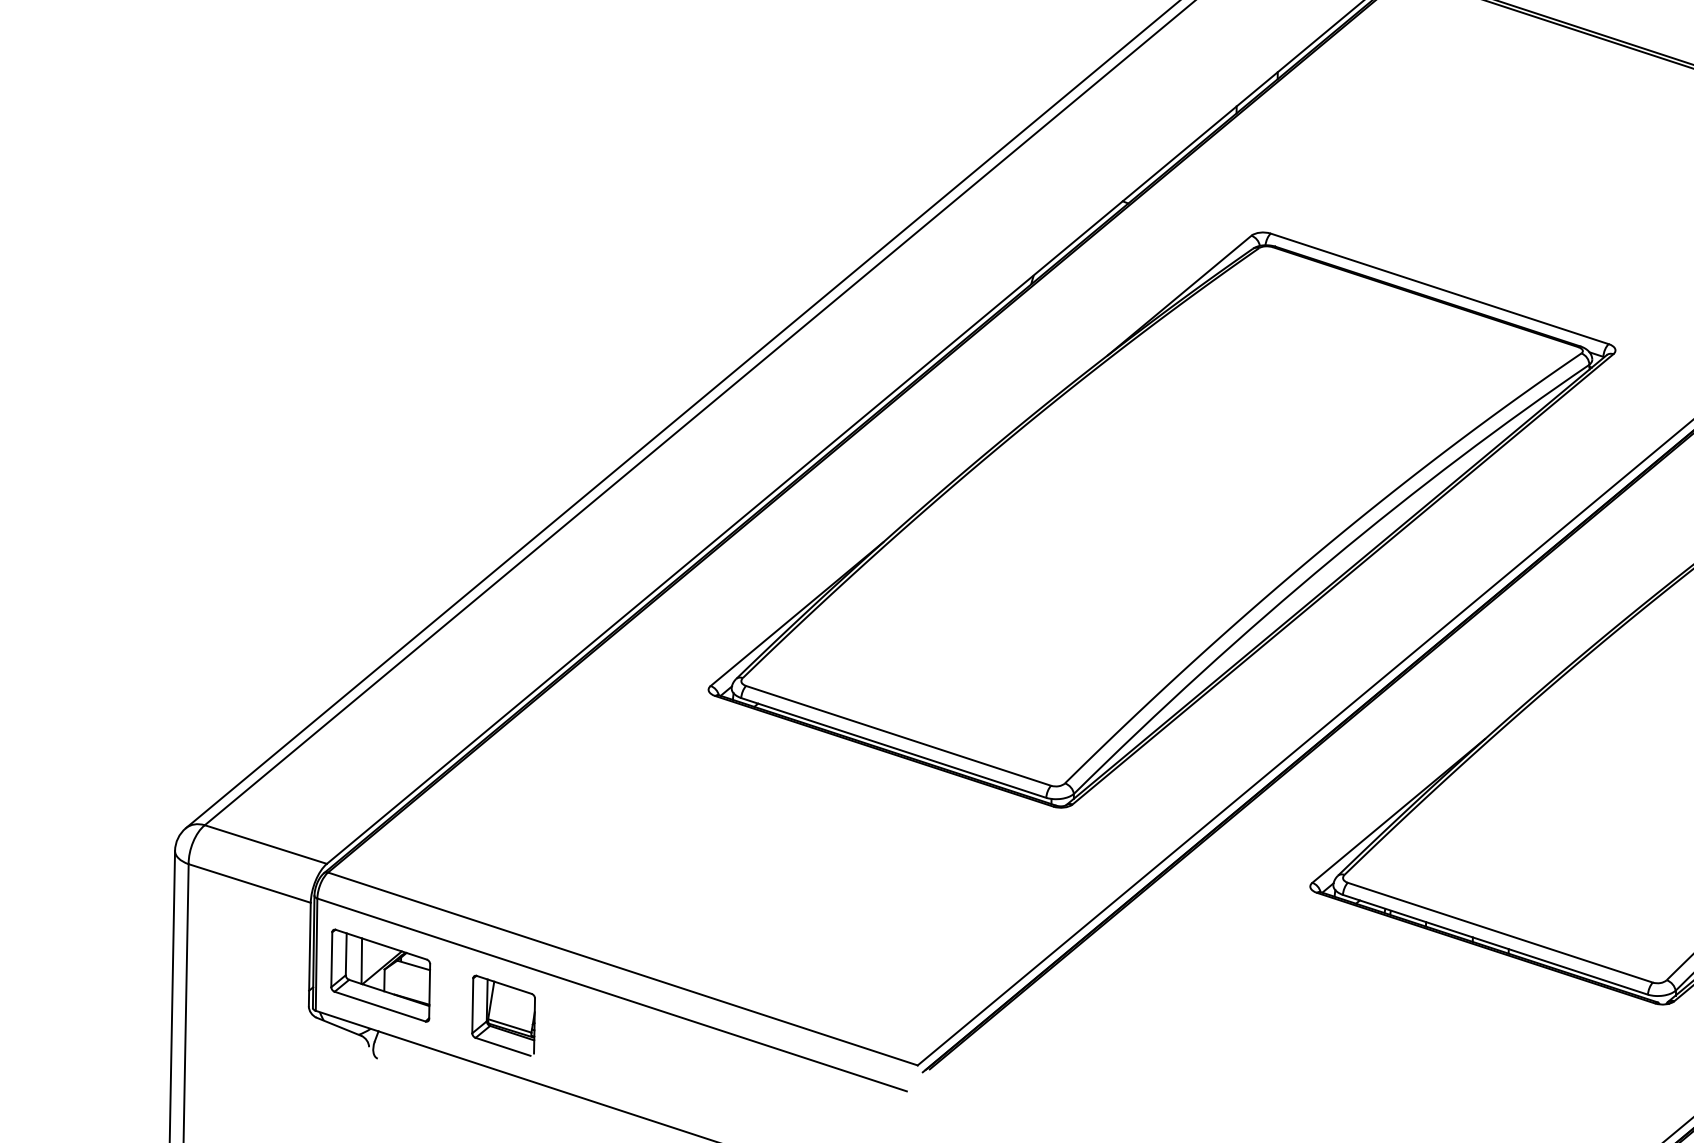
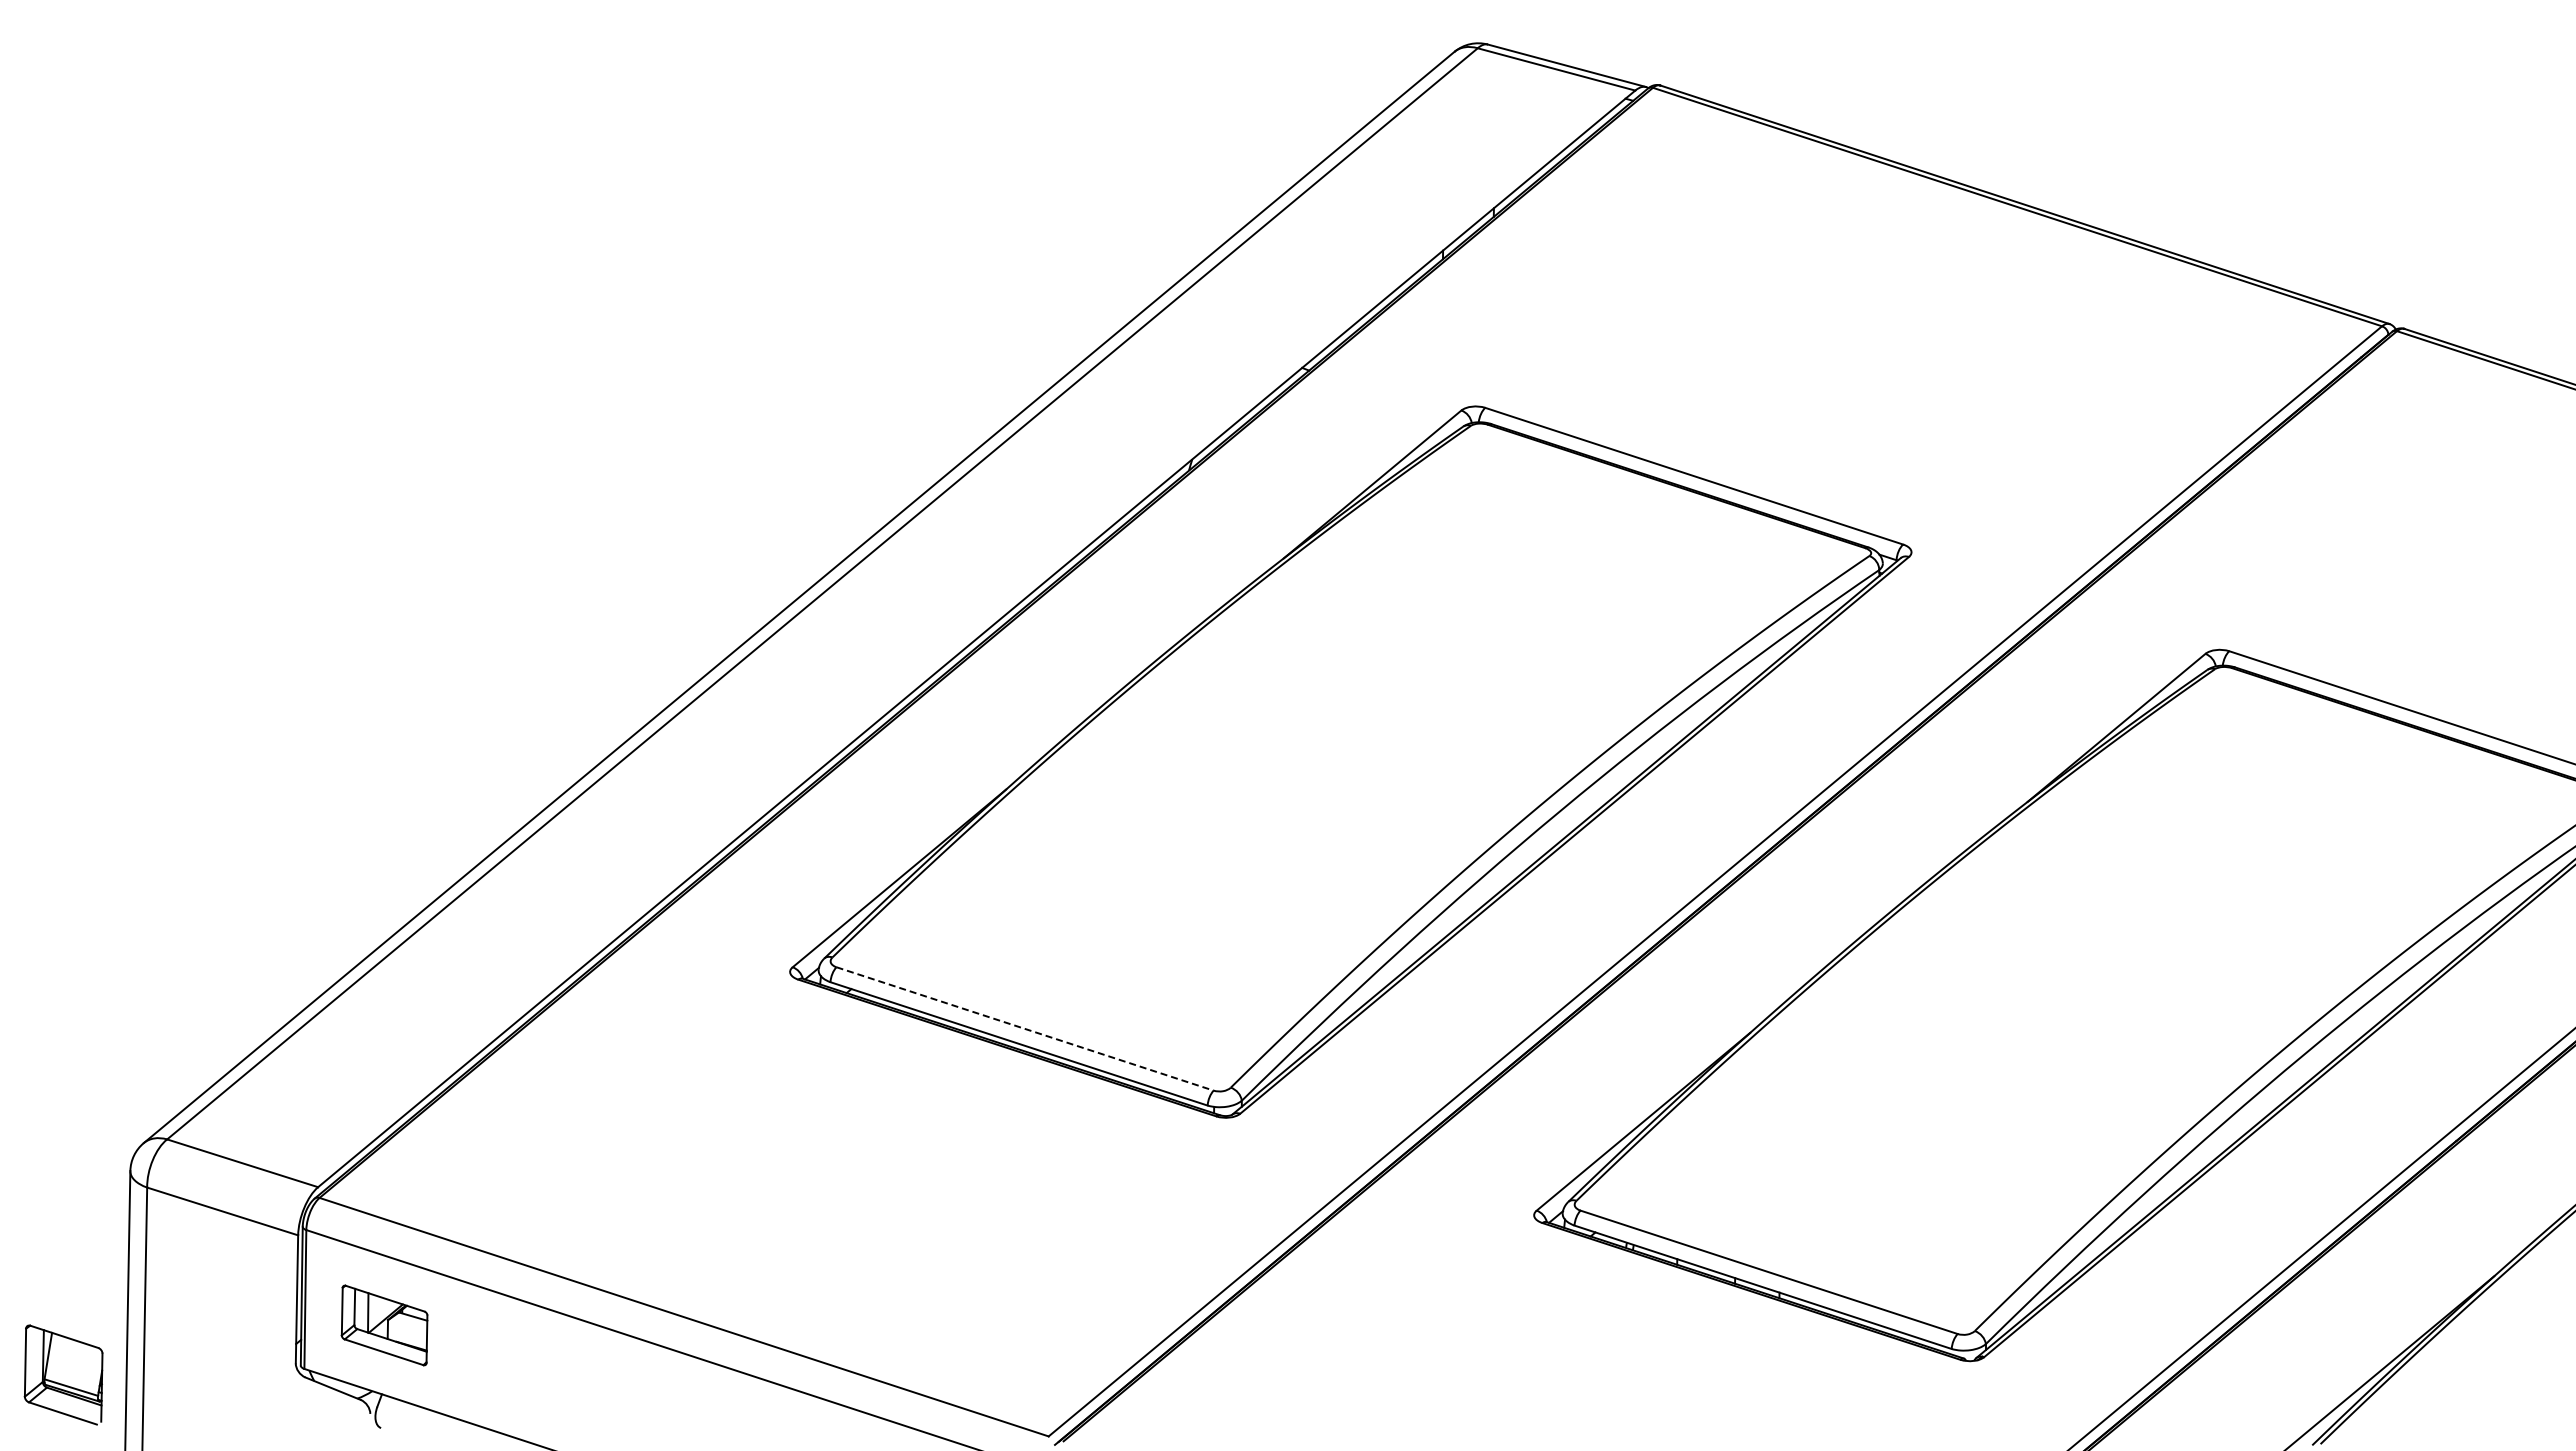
line: (898, 736) -> (1025, 1029), solid -> dashed
part: (380, 975) -> (384, 1325), size x0.7
part: (503, 1015) -> (63, 1374), moved

